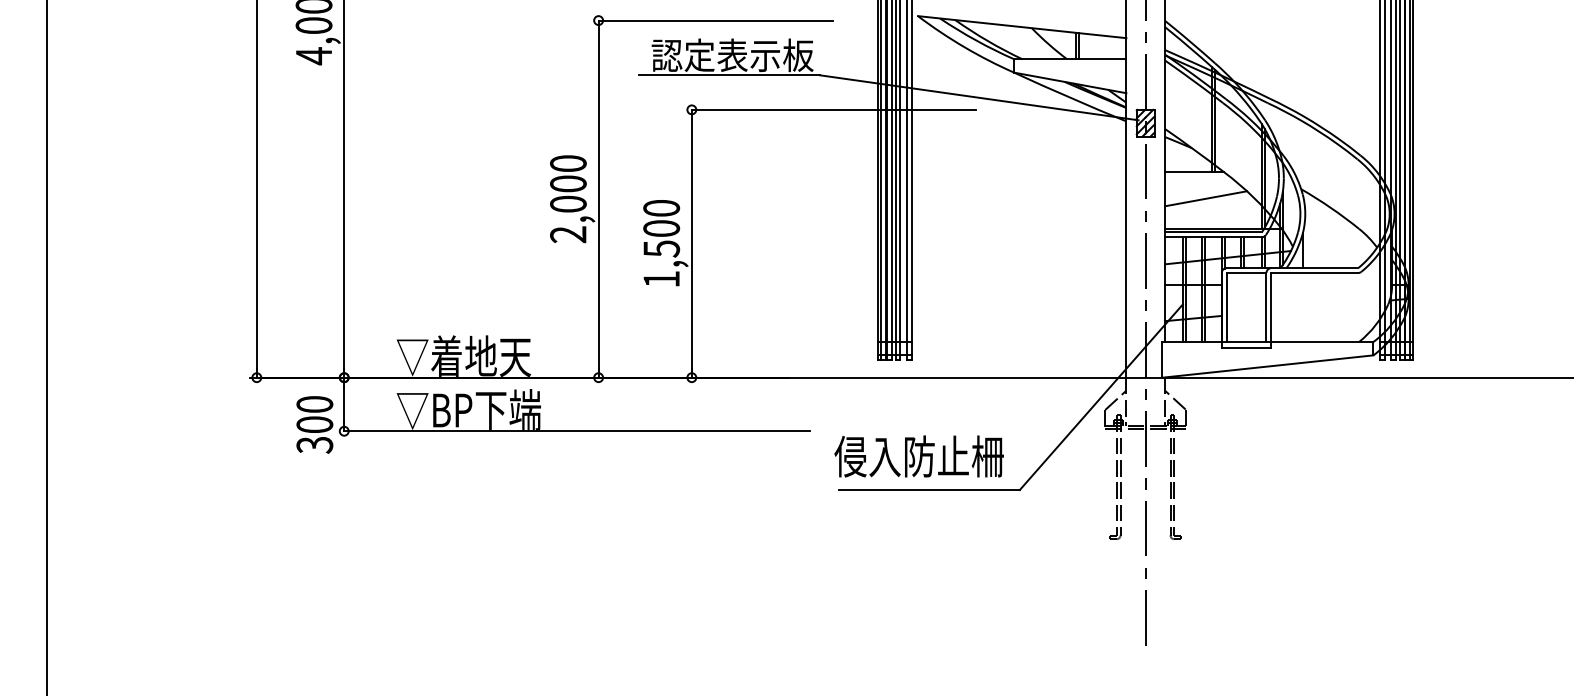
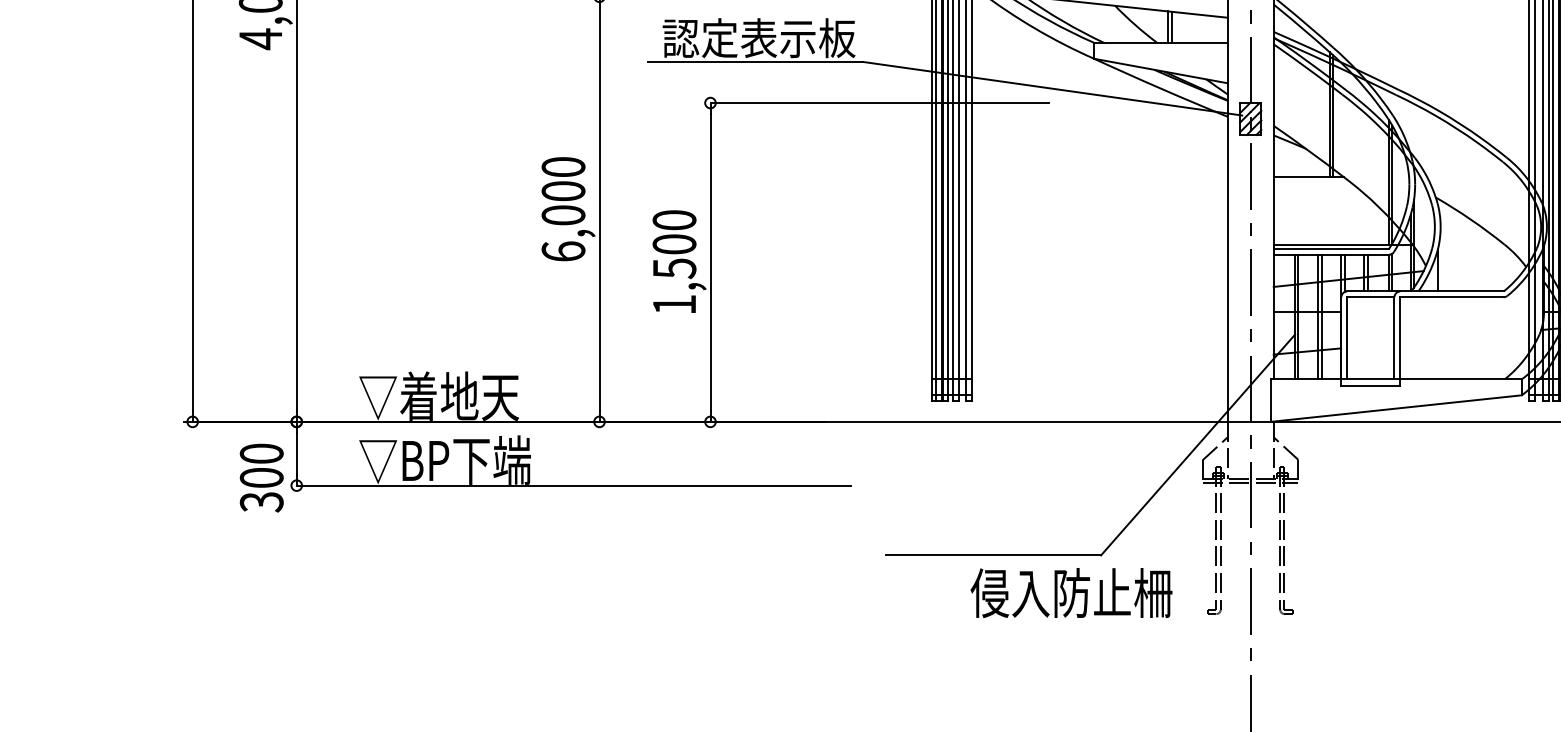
line: (1206, 198) -> (1323, 208), removed
text: (568, 234) -> (563, 251), 2,000 -> 6,000
text: (918, 456) -> (1070, 593), moved

